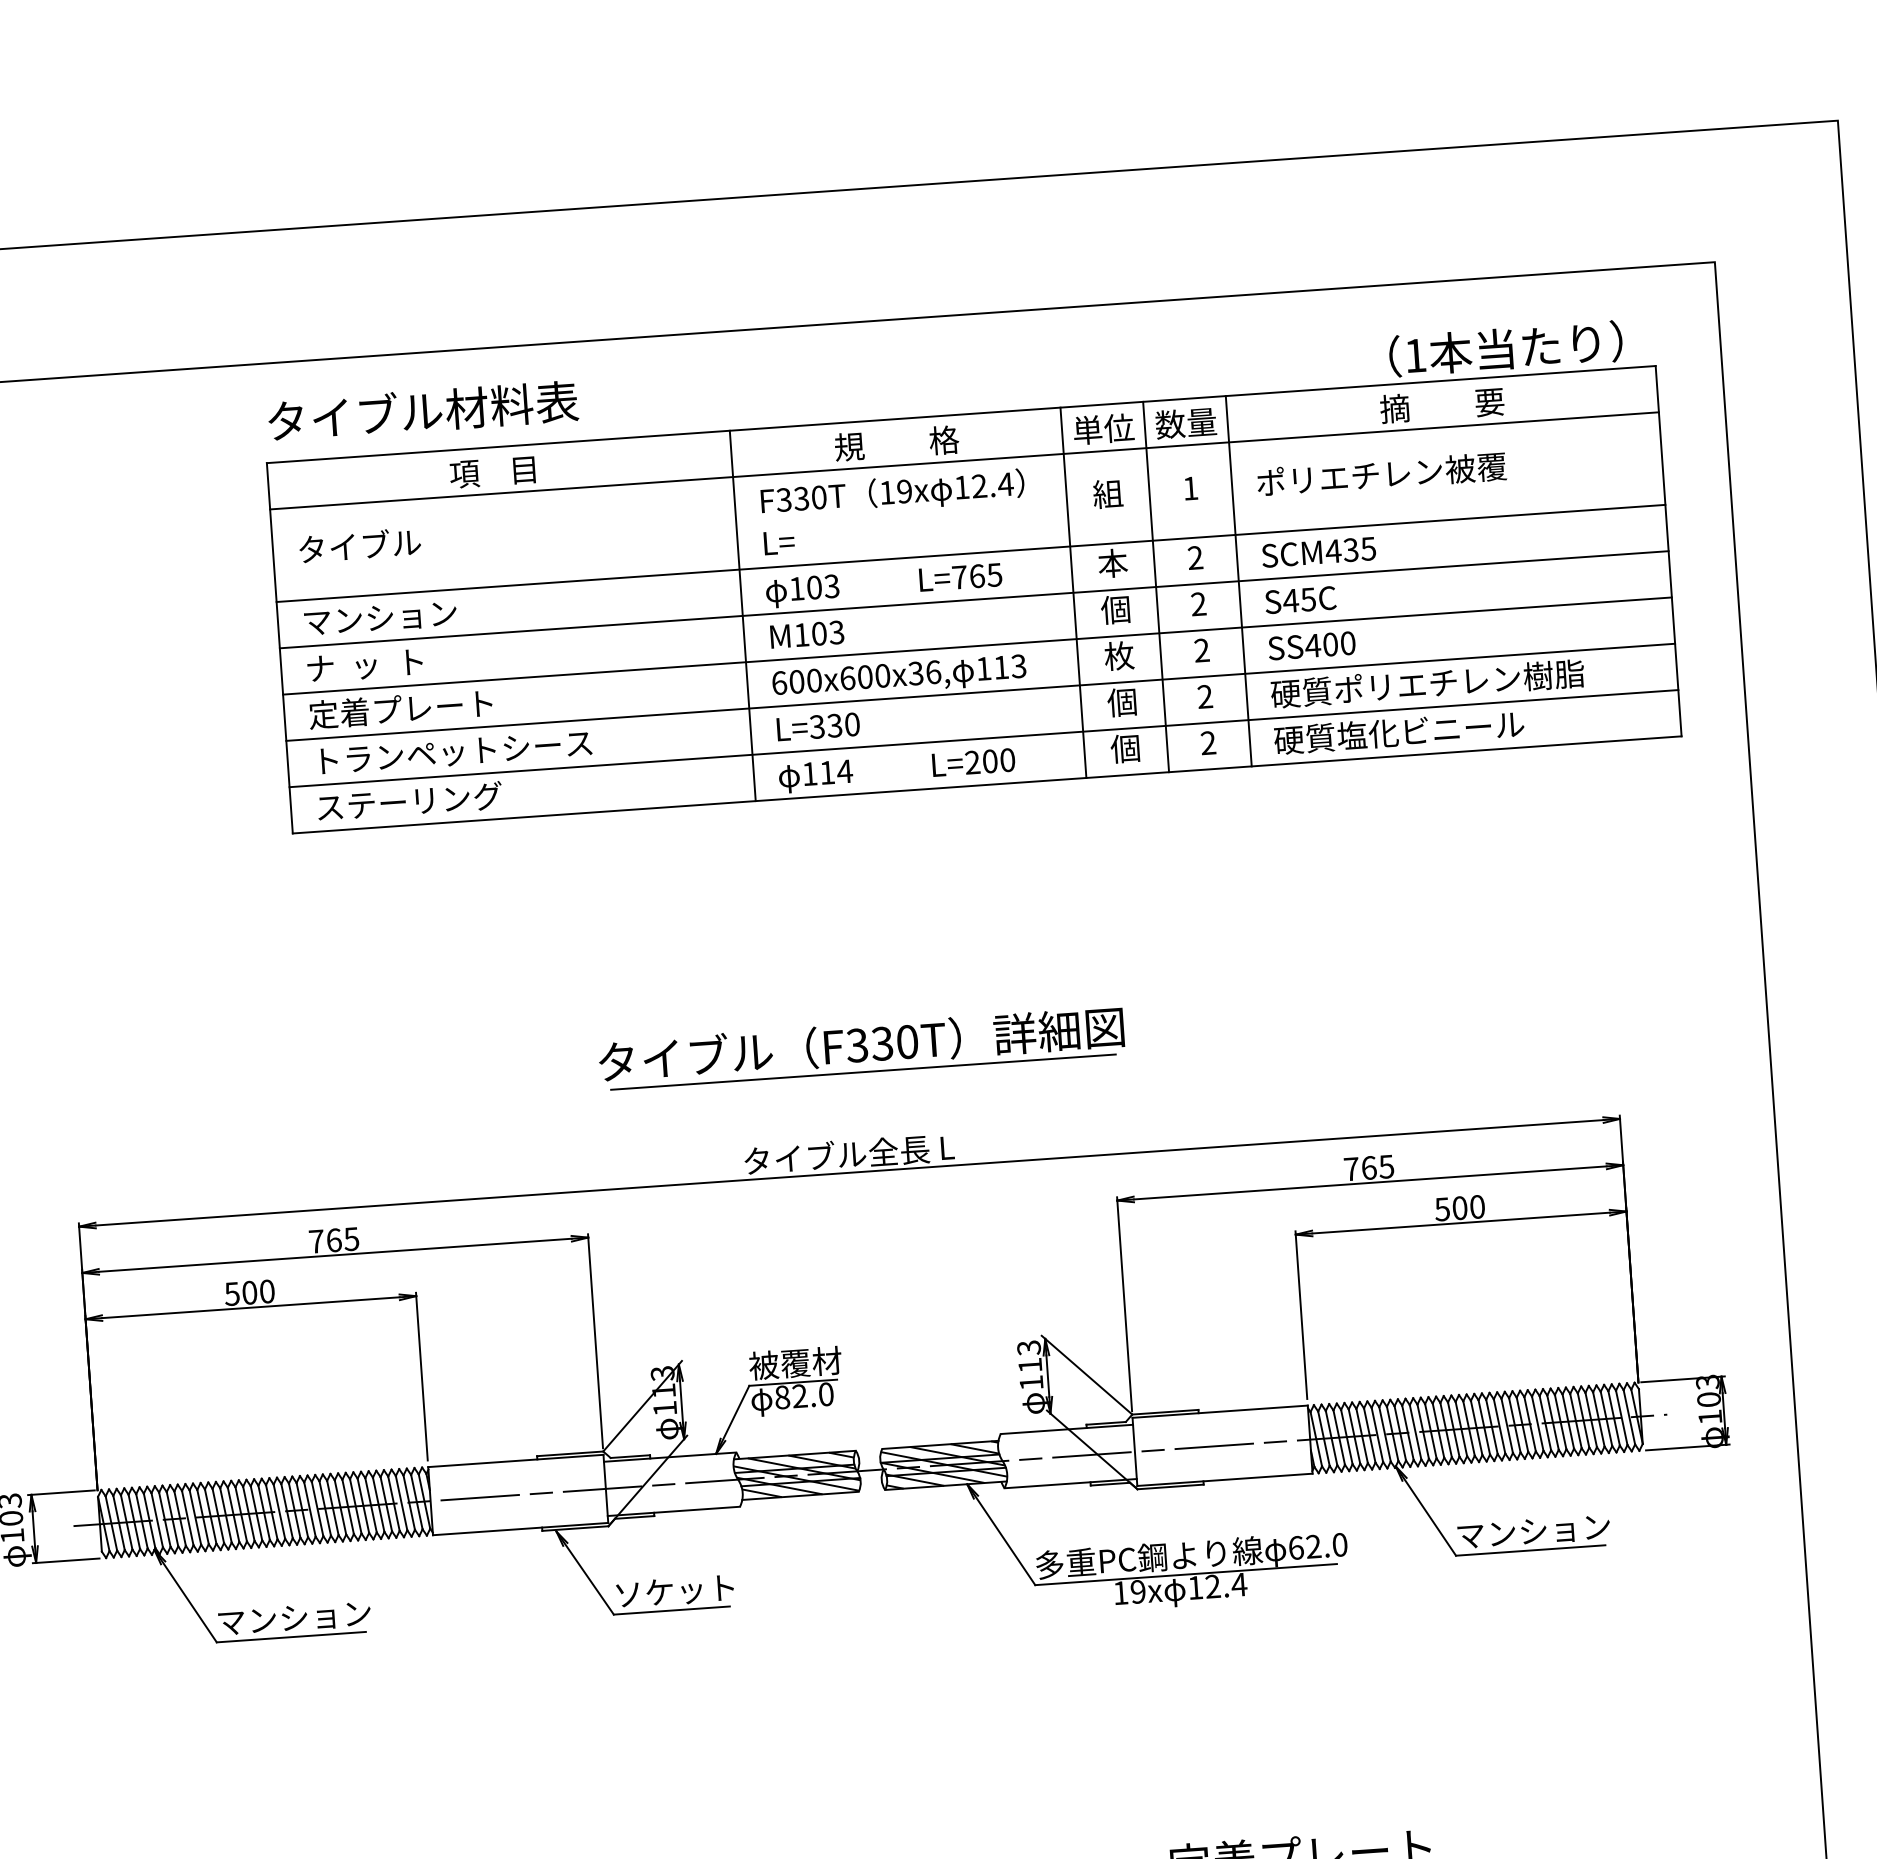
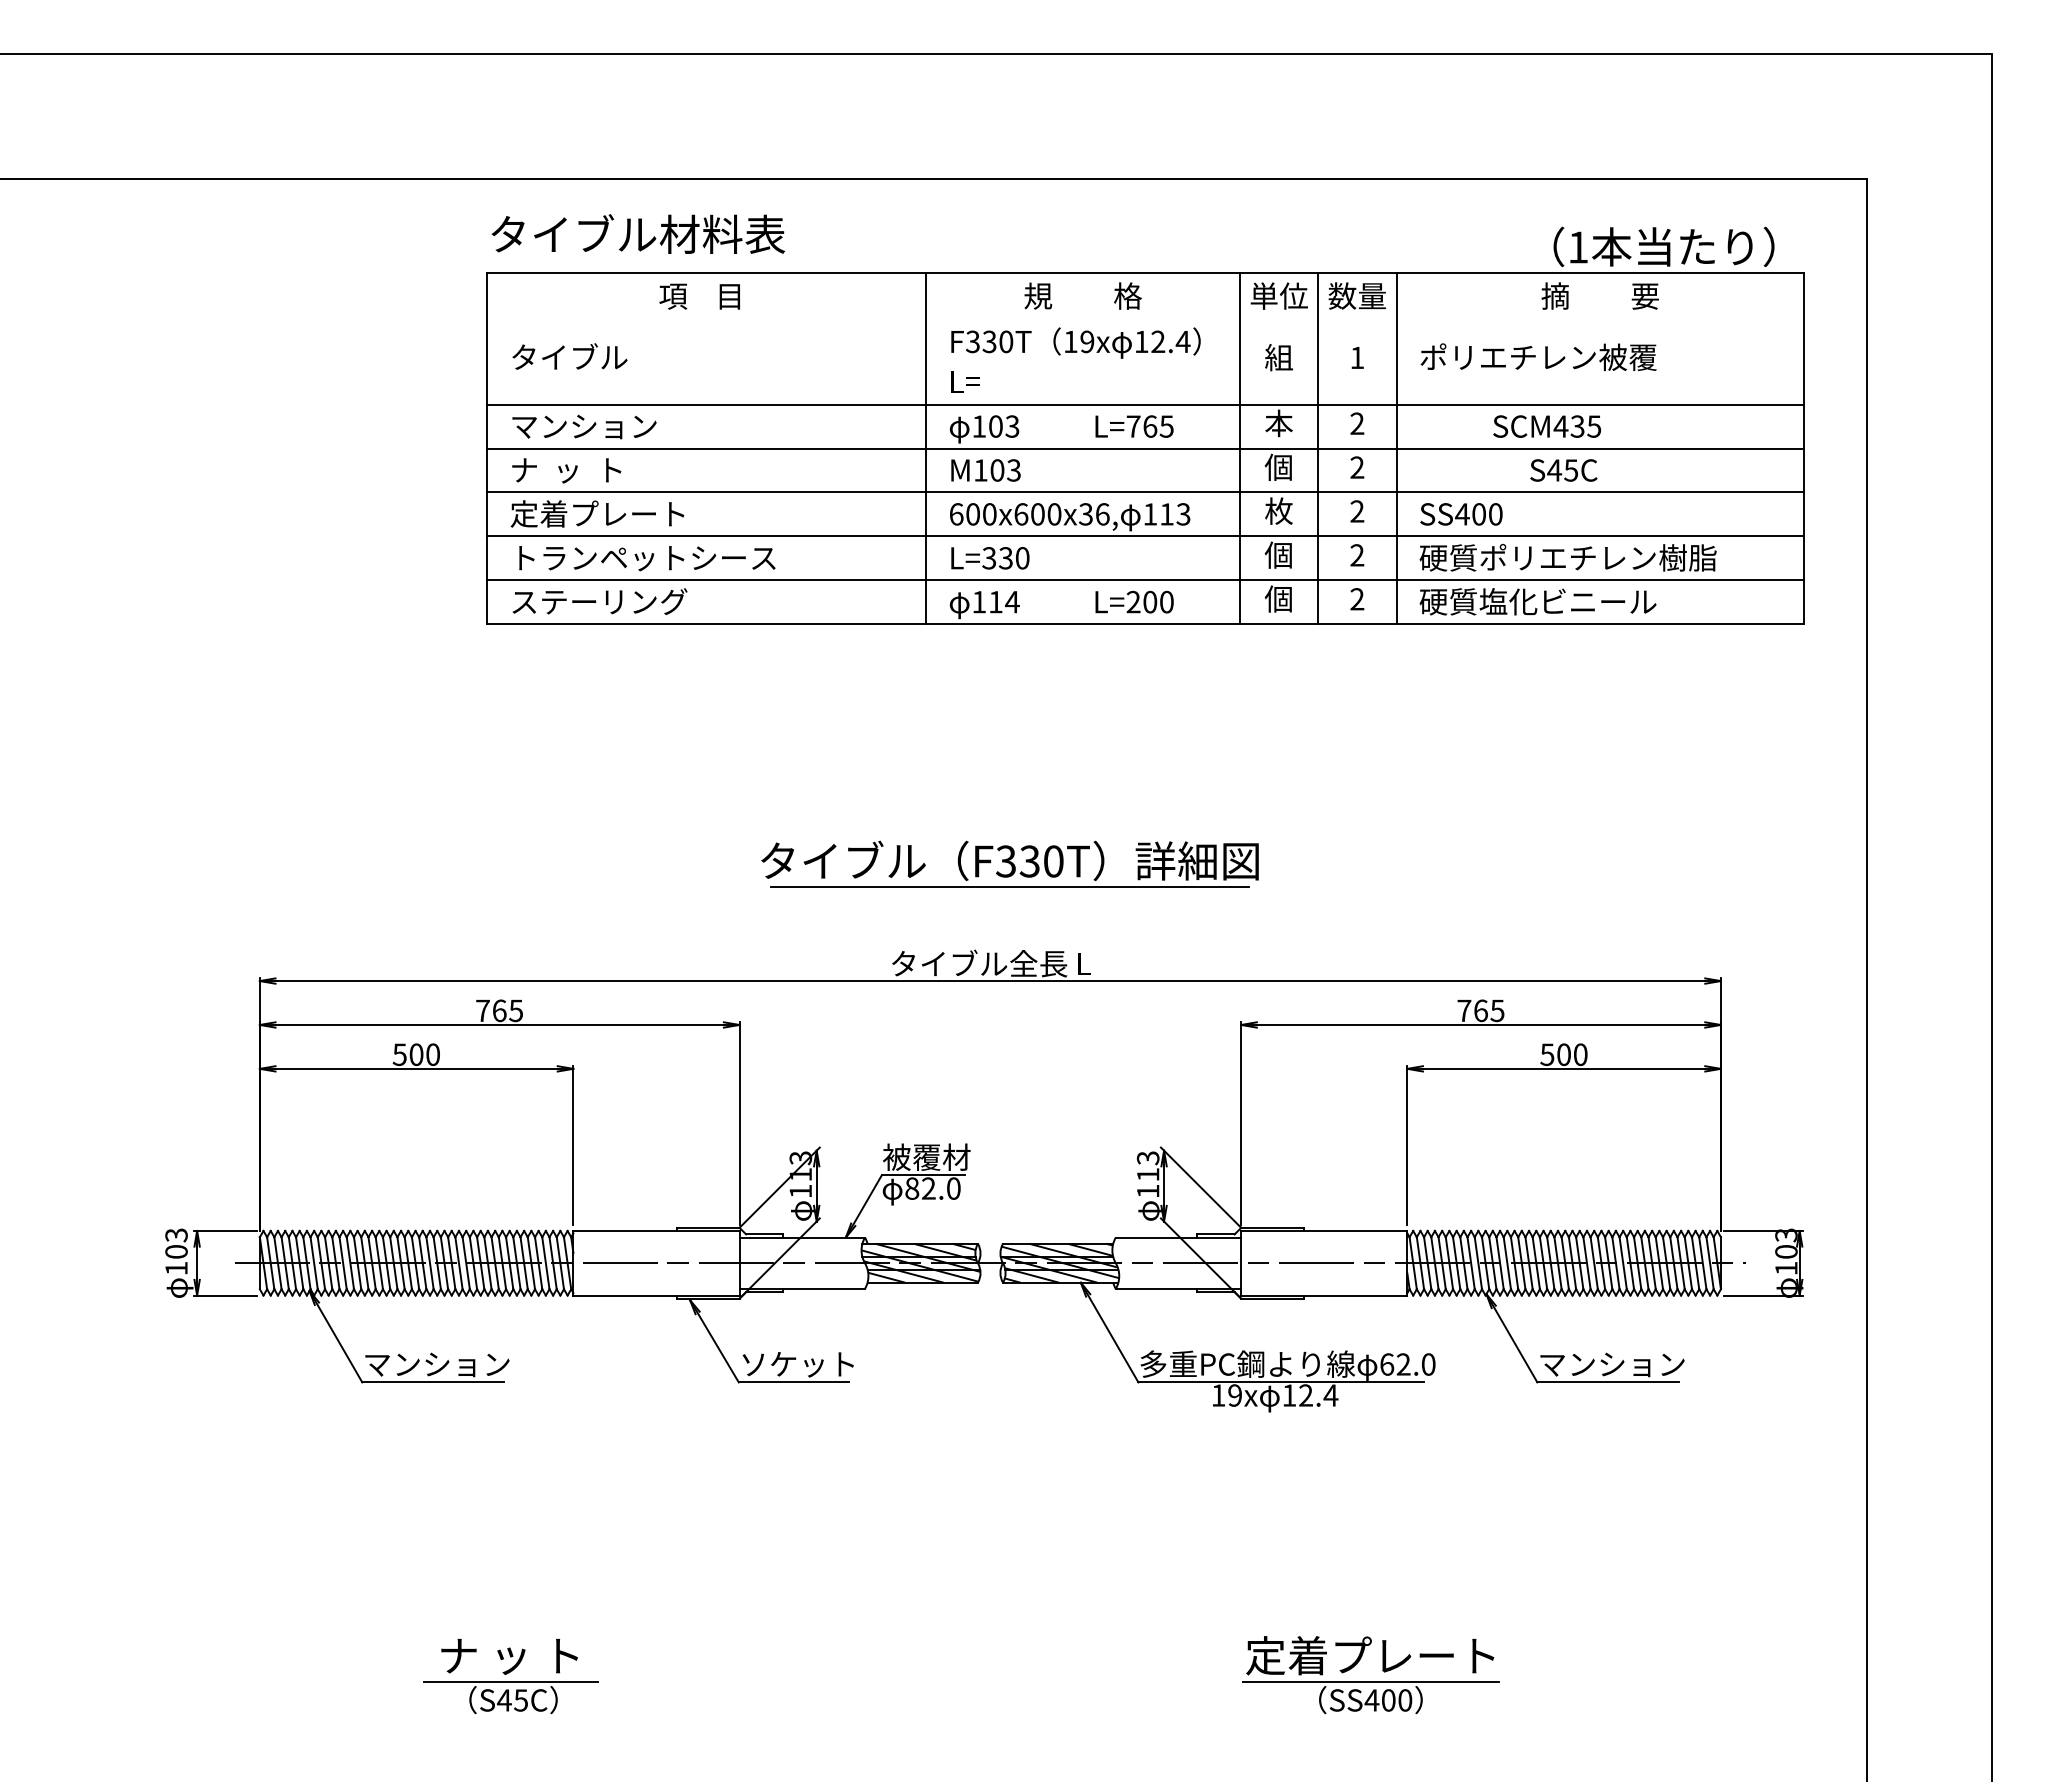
line: (964, 460) -> (1145, 316), removed
text: (1319, 552) -> (1547, 426), moved
text: (1300, 600) -> (1563, 470), moved

